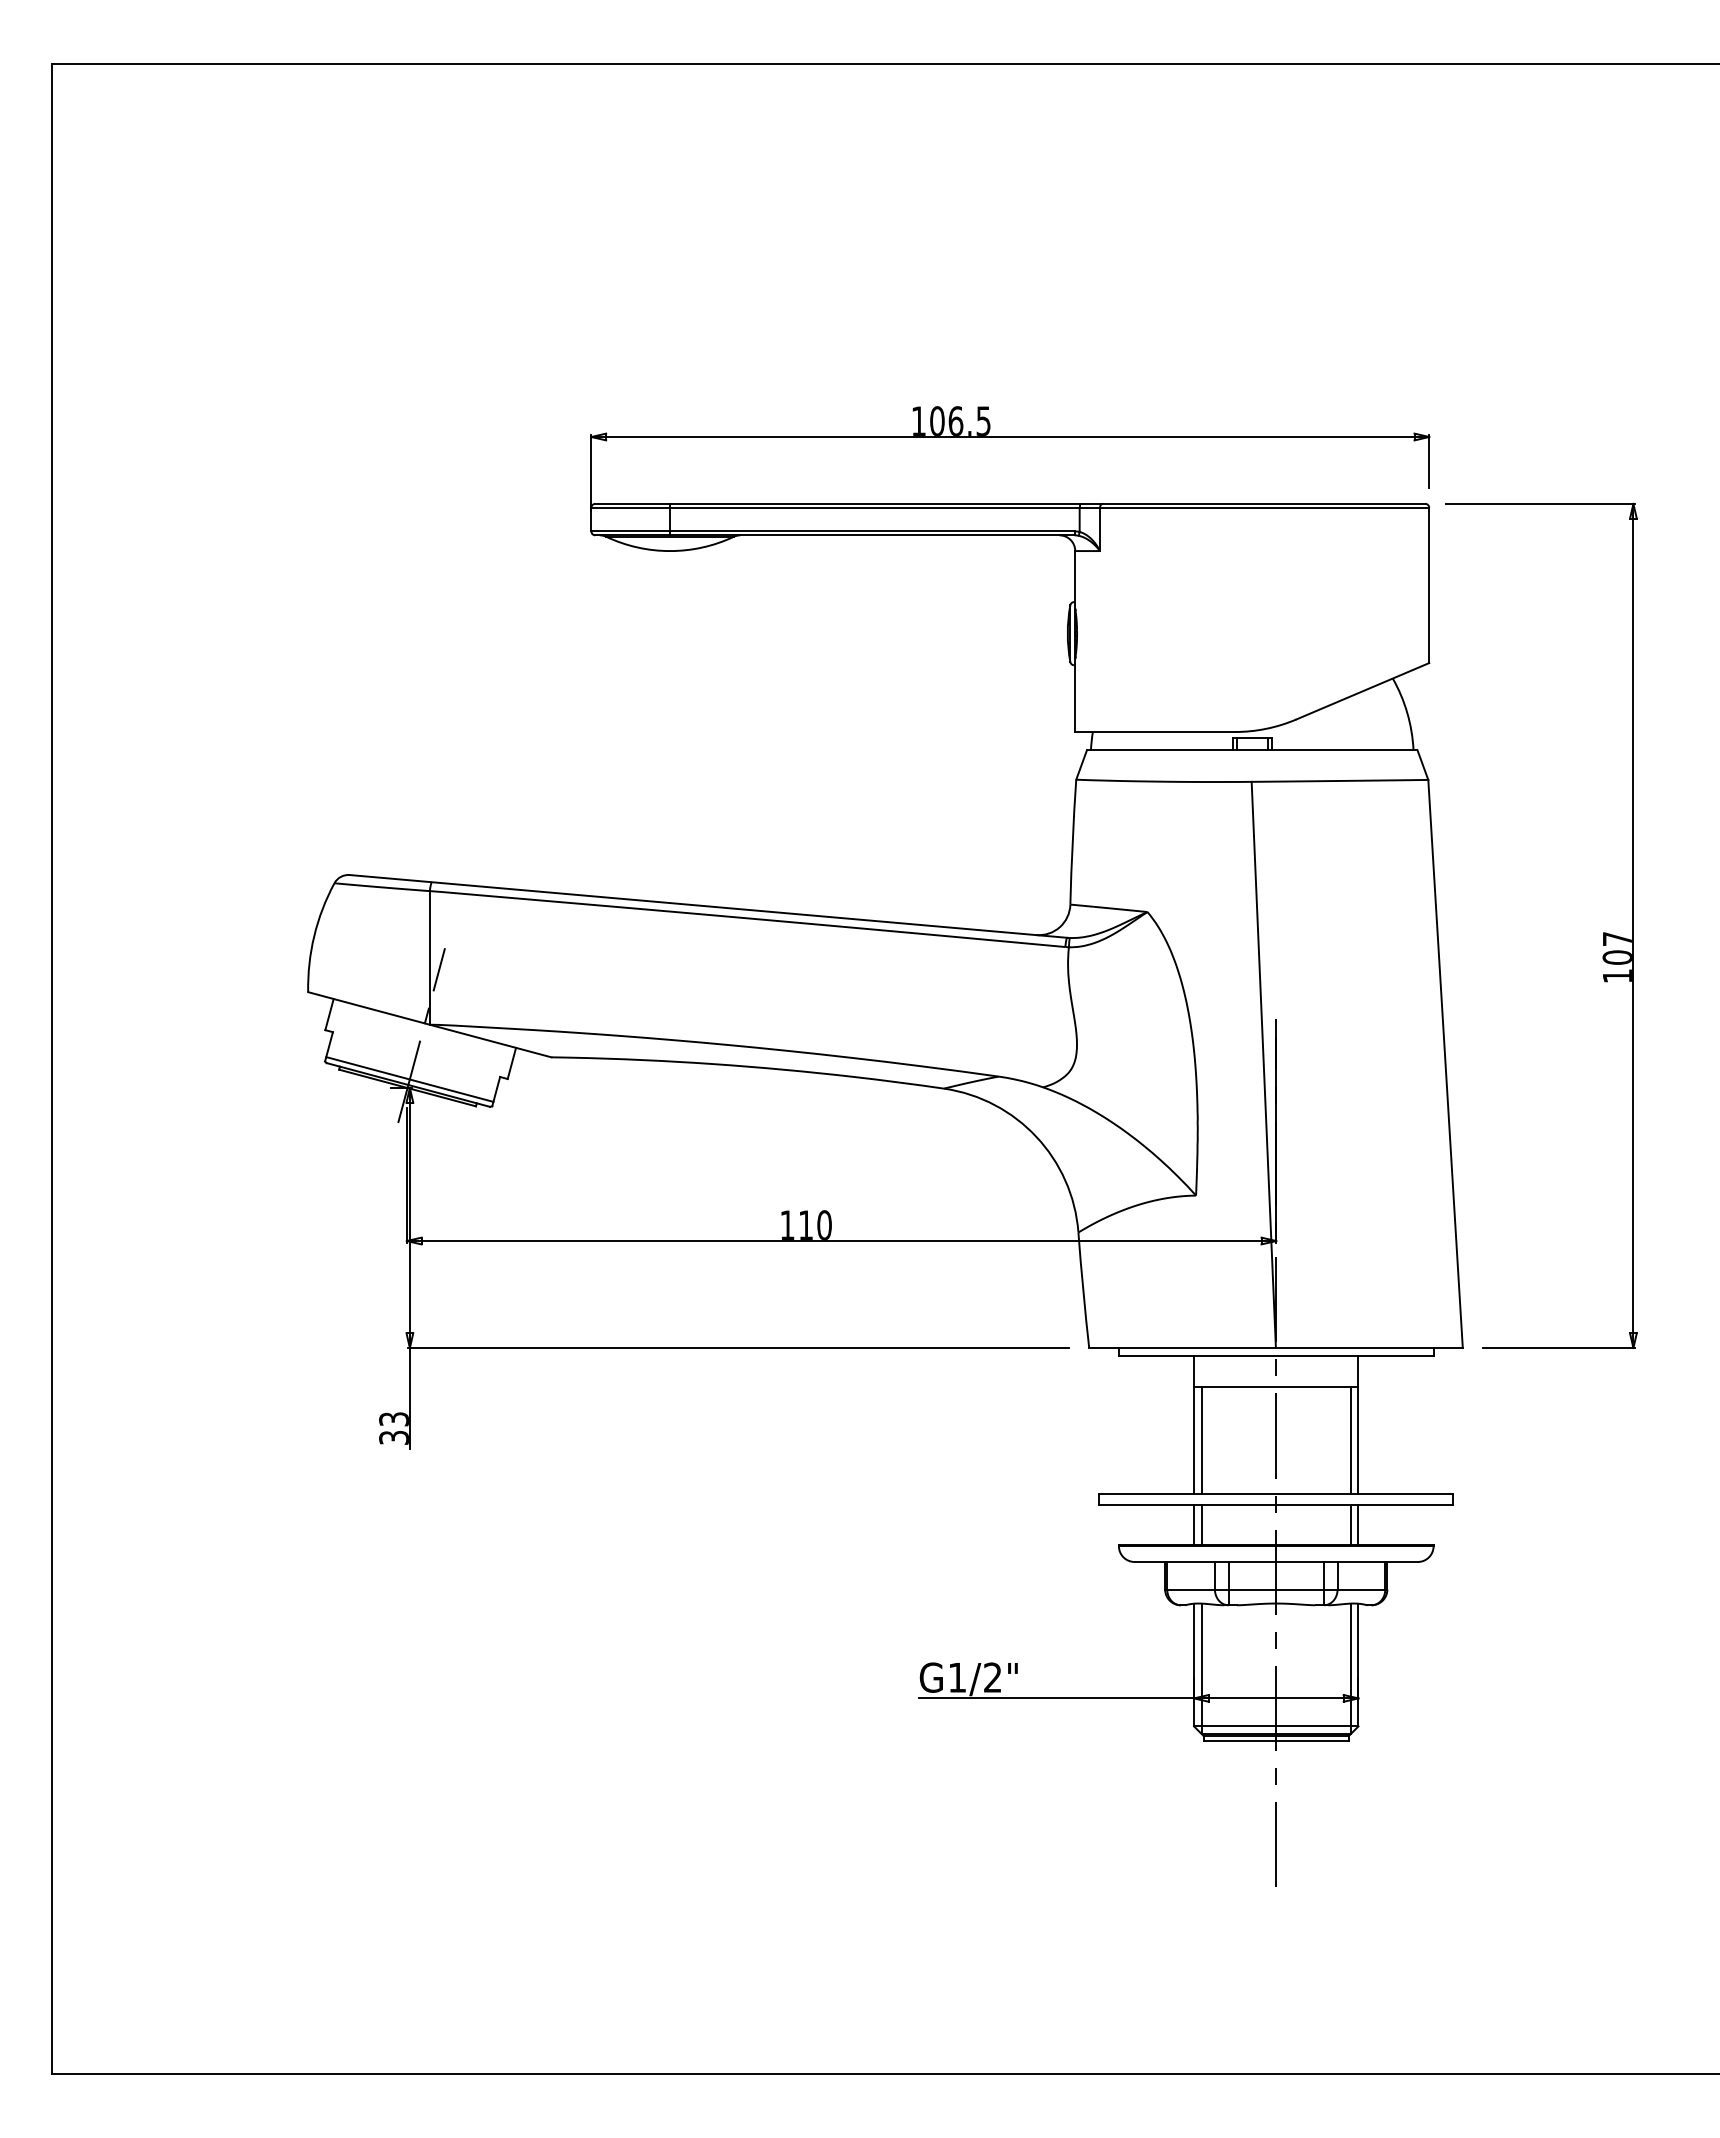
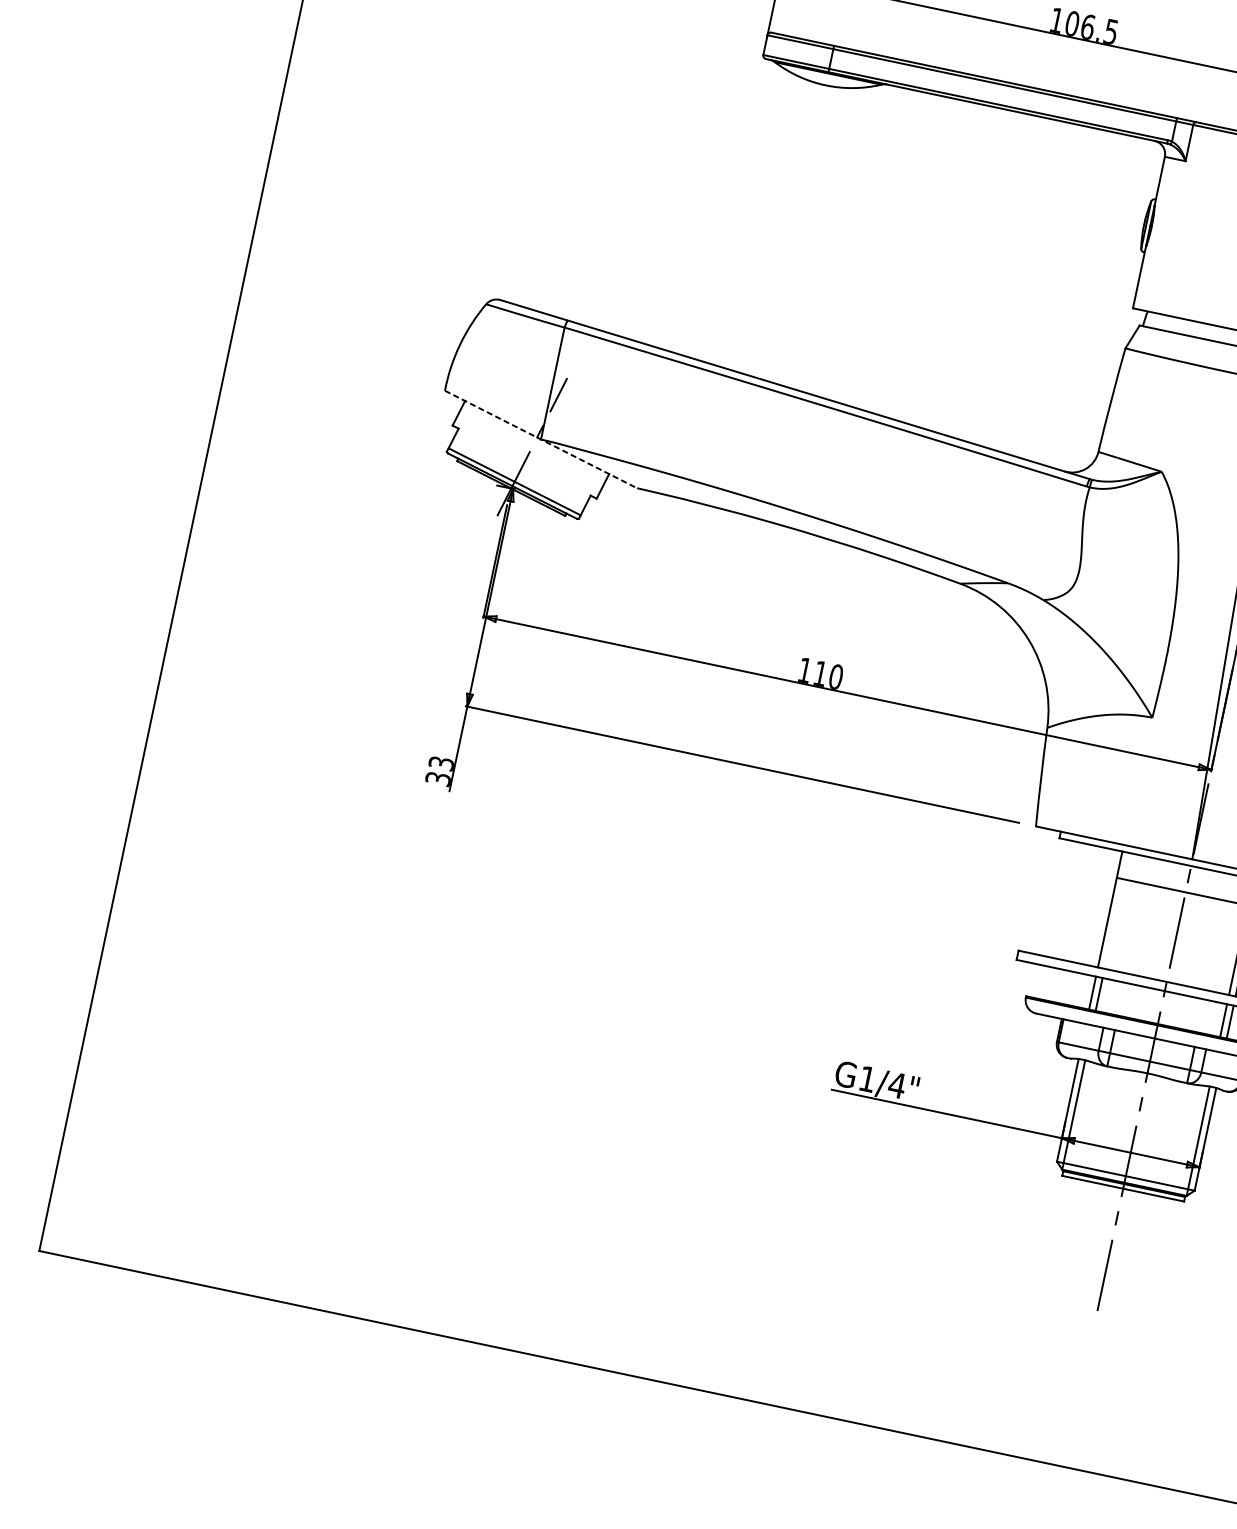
line: (429, 1024) -> (540, 439), solid -> dashed
line: (1201, 1440) -> (1113, 923), removed
text: (992, 1677) -> (896, 1085), G1/2" -> G1/4"

